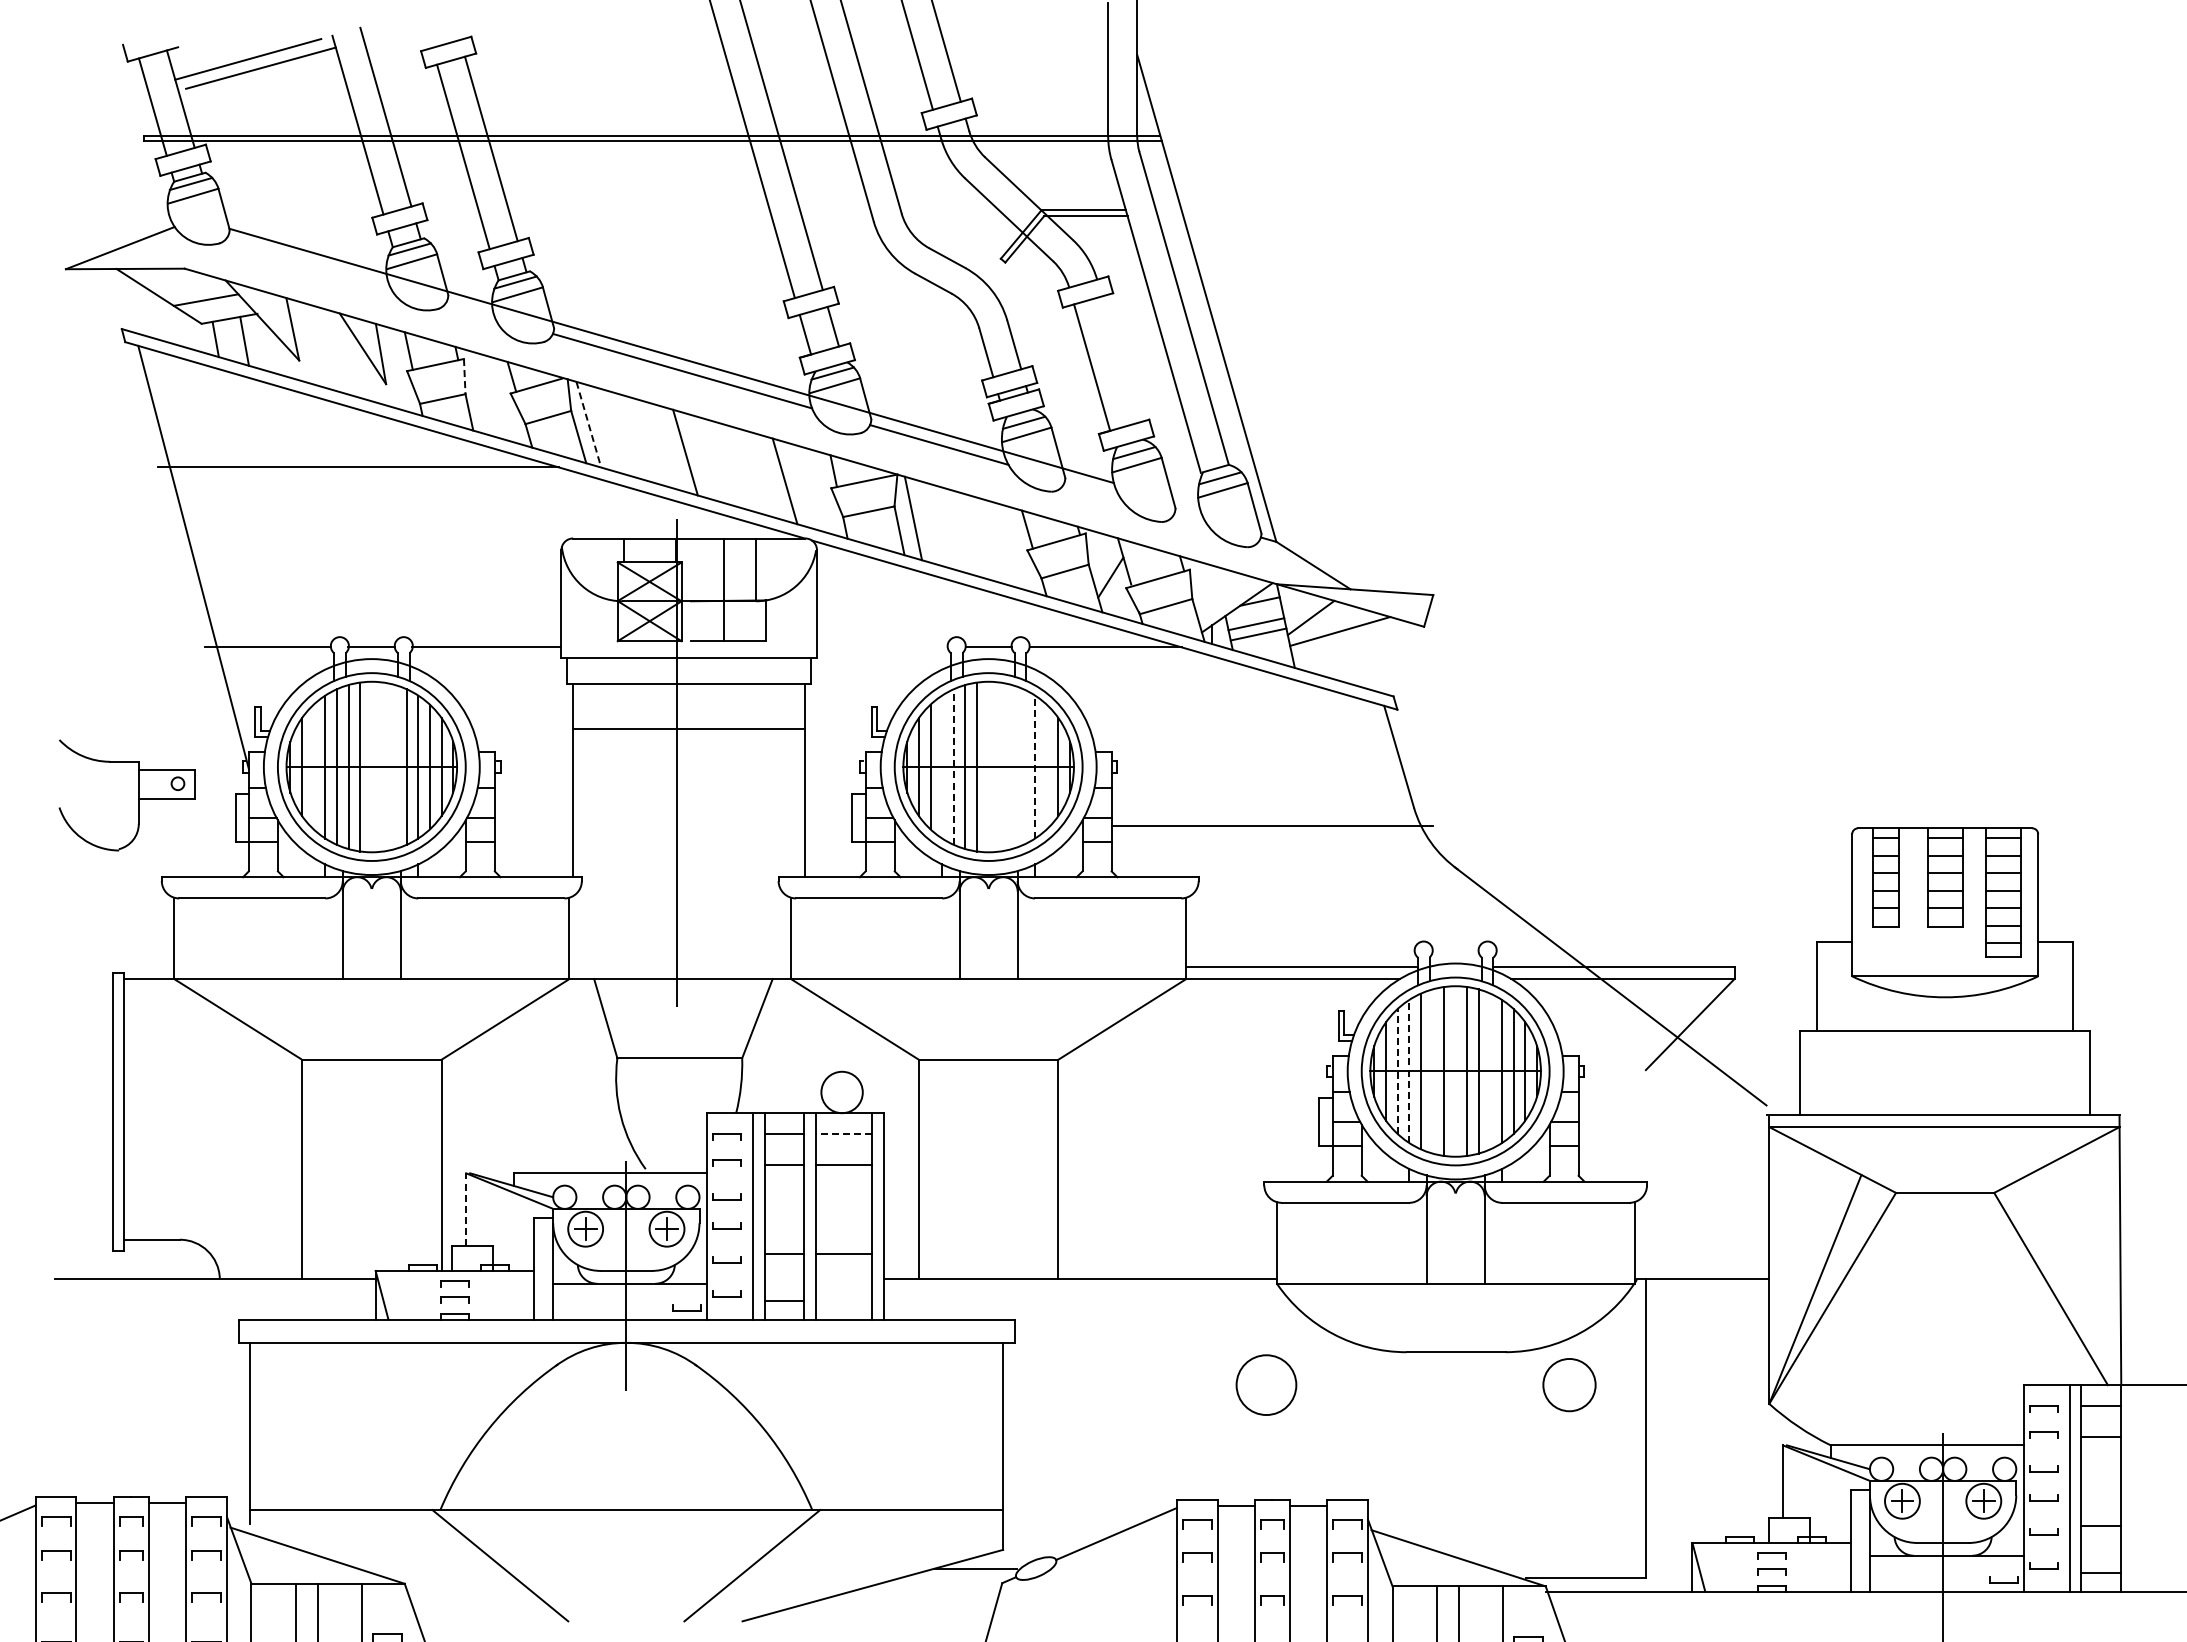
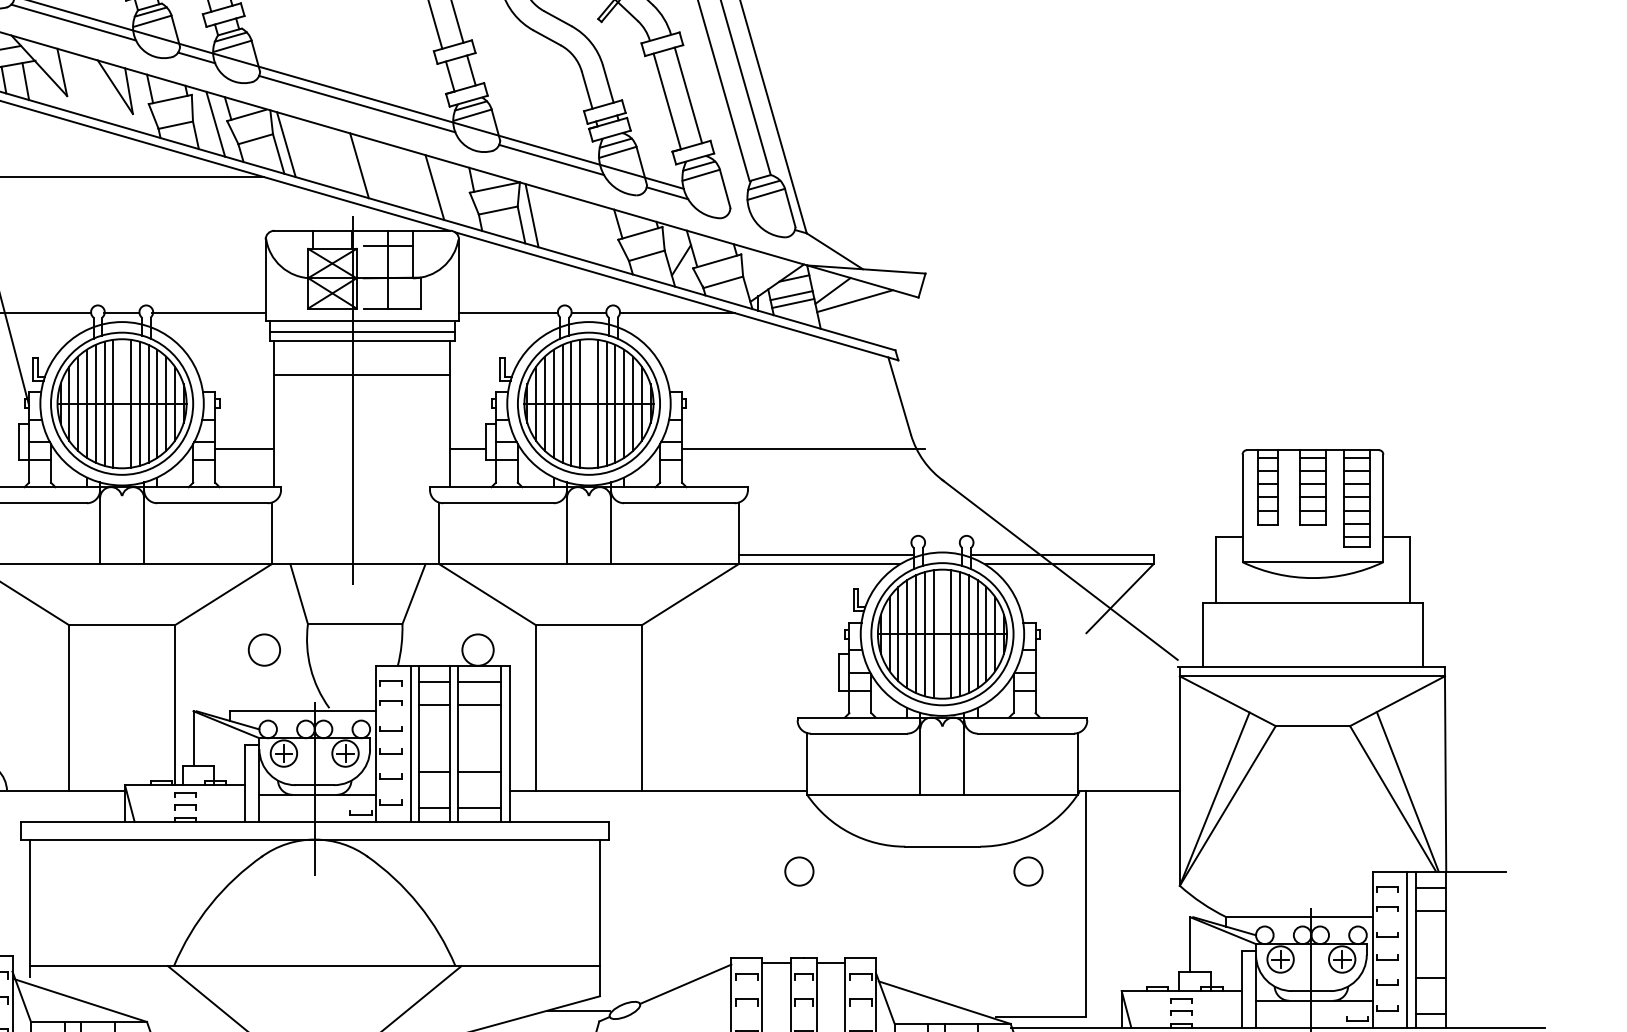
line: (307, 263) -> (73, 22), added
line: (469, 310) -> (196, 58), added
line: (1120, 359) -> (688, 95), added
line: (464, 376) -> (192, 108), dashed -> solid
line: (495, 397) -> (215, 124), added
line: (588, 424) -> (286, 144), dashed -> solid
line: (1091, 488) -> (666, 192), added
line: (723, 558) -> (388, 245), added
line: (881, 647) -> (507, 313), added
line: (689, 672) -> (362, 332), added
line: (313, 766) -> (77, 403), added
line: (383, 766) -> (130, 403), added
line: (942, 766) -> (554, 403), added
line: (1000, 766) -> (597, 403), added
line: (1023, 766) -> (615, 403), added
line: (1035, 766) -> (624, 403), dashed -> solid
line: (1046, 766) -> (632, 403), added
line: (395, 767) -> (140, 404), added
line: (953, 767) -> (562, 404), dashed -> solid
line: (1011, 767) -> (606, 404), added
line: (533, 826) -> (244, 448), added
line: (828, 826) -> (467, 448), added
line: (1397, 1070) -> (898, 633), dashed -> solid
line: (1409, 1070) -> (907, 633), dashed -> solid
line: (1432, 1071) -> (924, 634), added
line: (1490, 1071) -> (968, 634), added
circle: (559, 1092) -> (264, 650), added
line: (843, 1134) -> (479, 681), dashed -> solid
line: (466, 1209) -> (193, 738), dashed -> solid
line: (2070, 1279) -> (1407, 791), added
line: (844, 1300) -> (479, 807), added
circle: (1266, 1384) -> (799, 871), size x0.62
circle: (1568, 1384) -> (1027, 871), size x0.71

